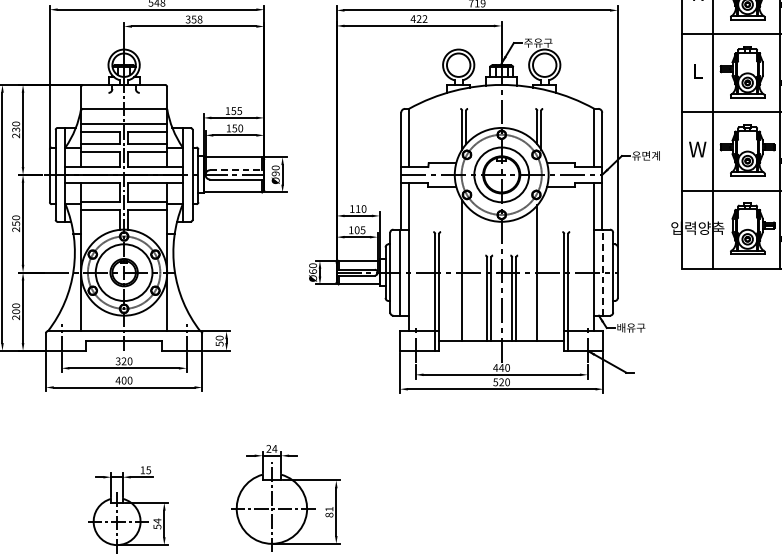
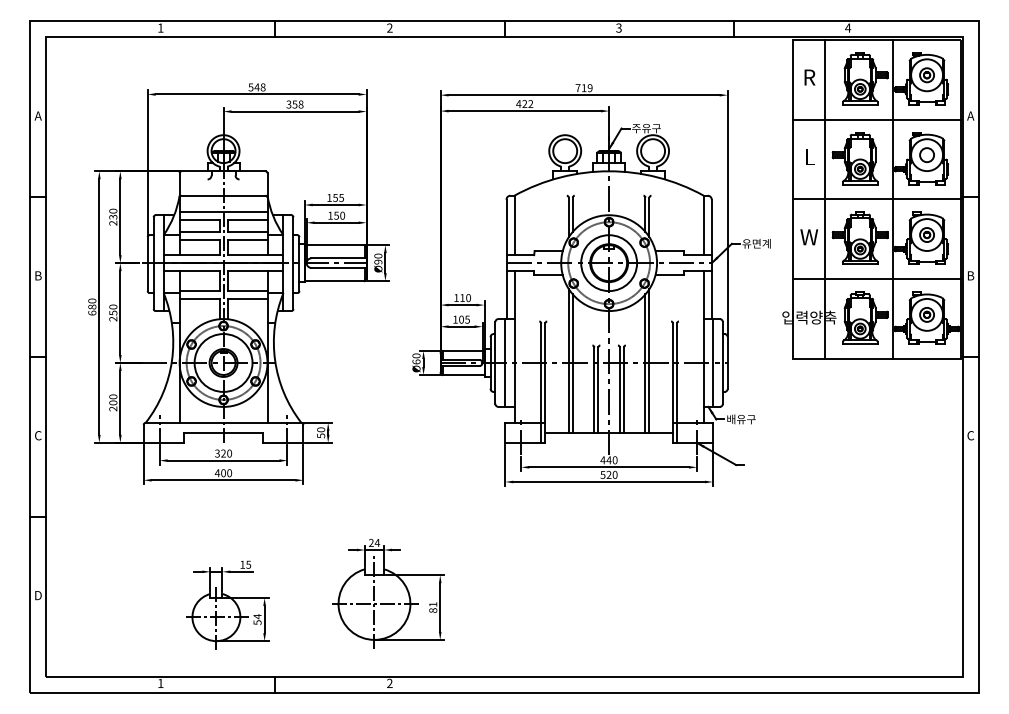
line: (236, 170) -> (338, 258), dashed -> solid
line: (541, 270) -> (649, 360), added
line: (602, 272) -> (712, 362), dashed -> solid
line: (465, 273) -> (572, 363), added

